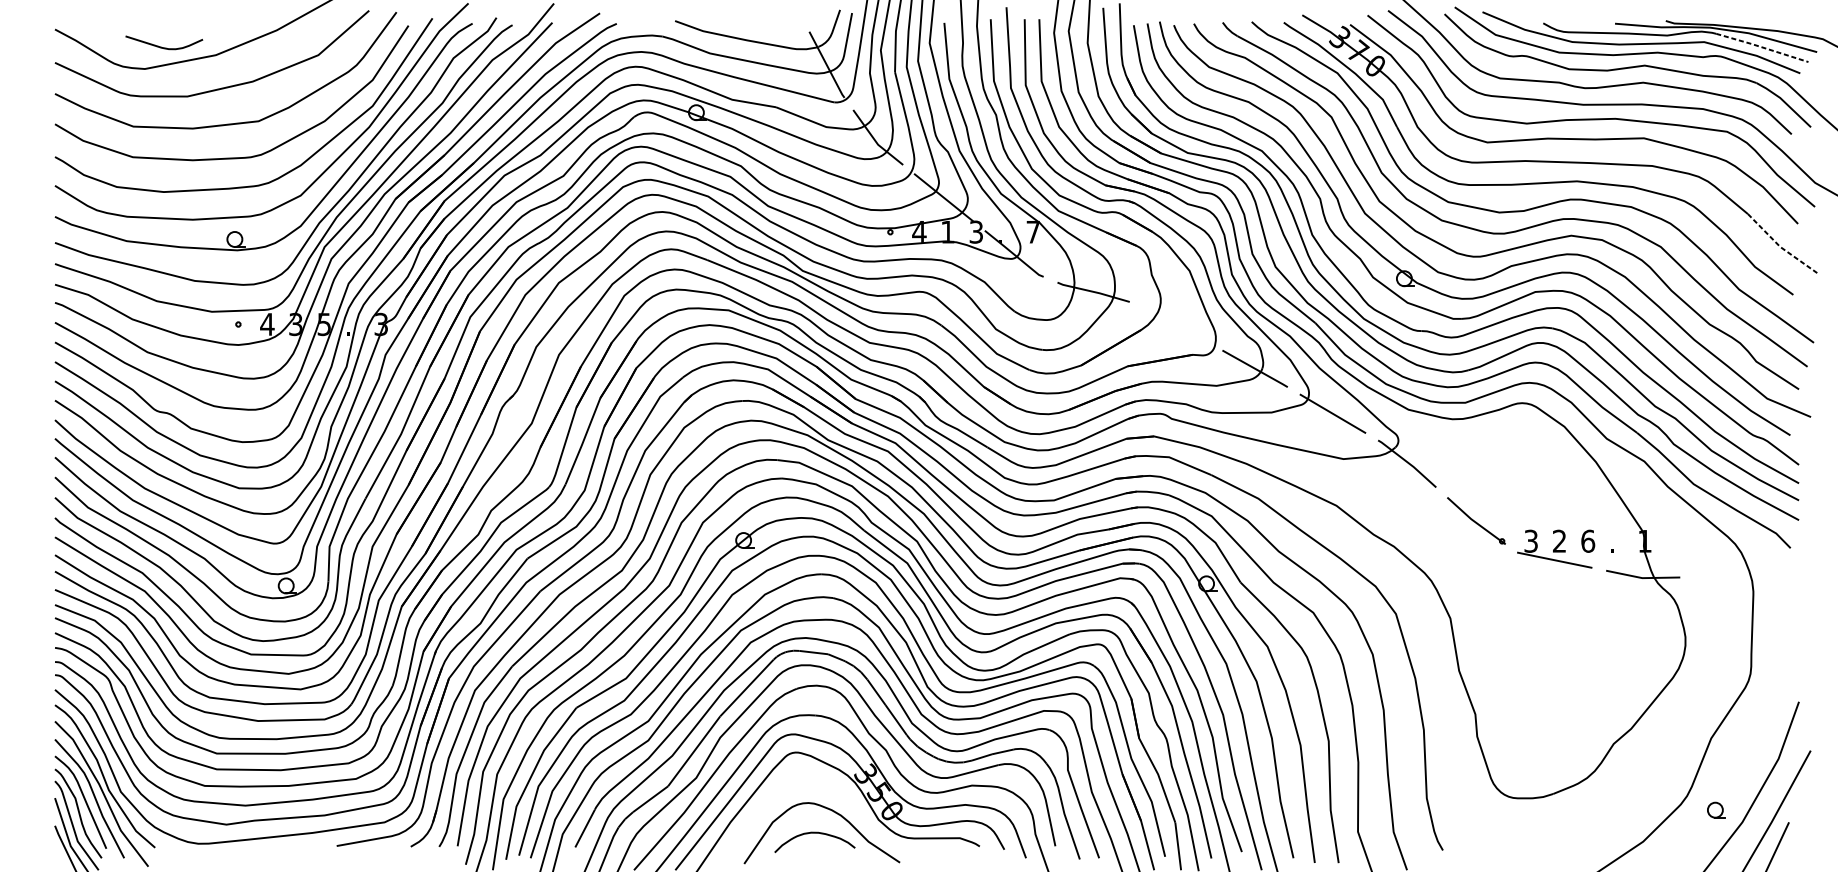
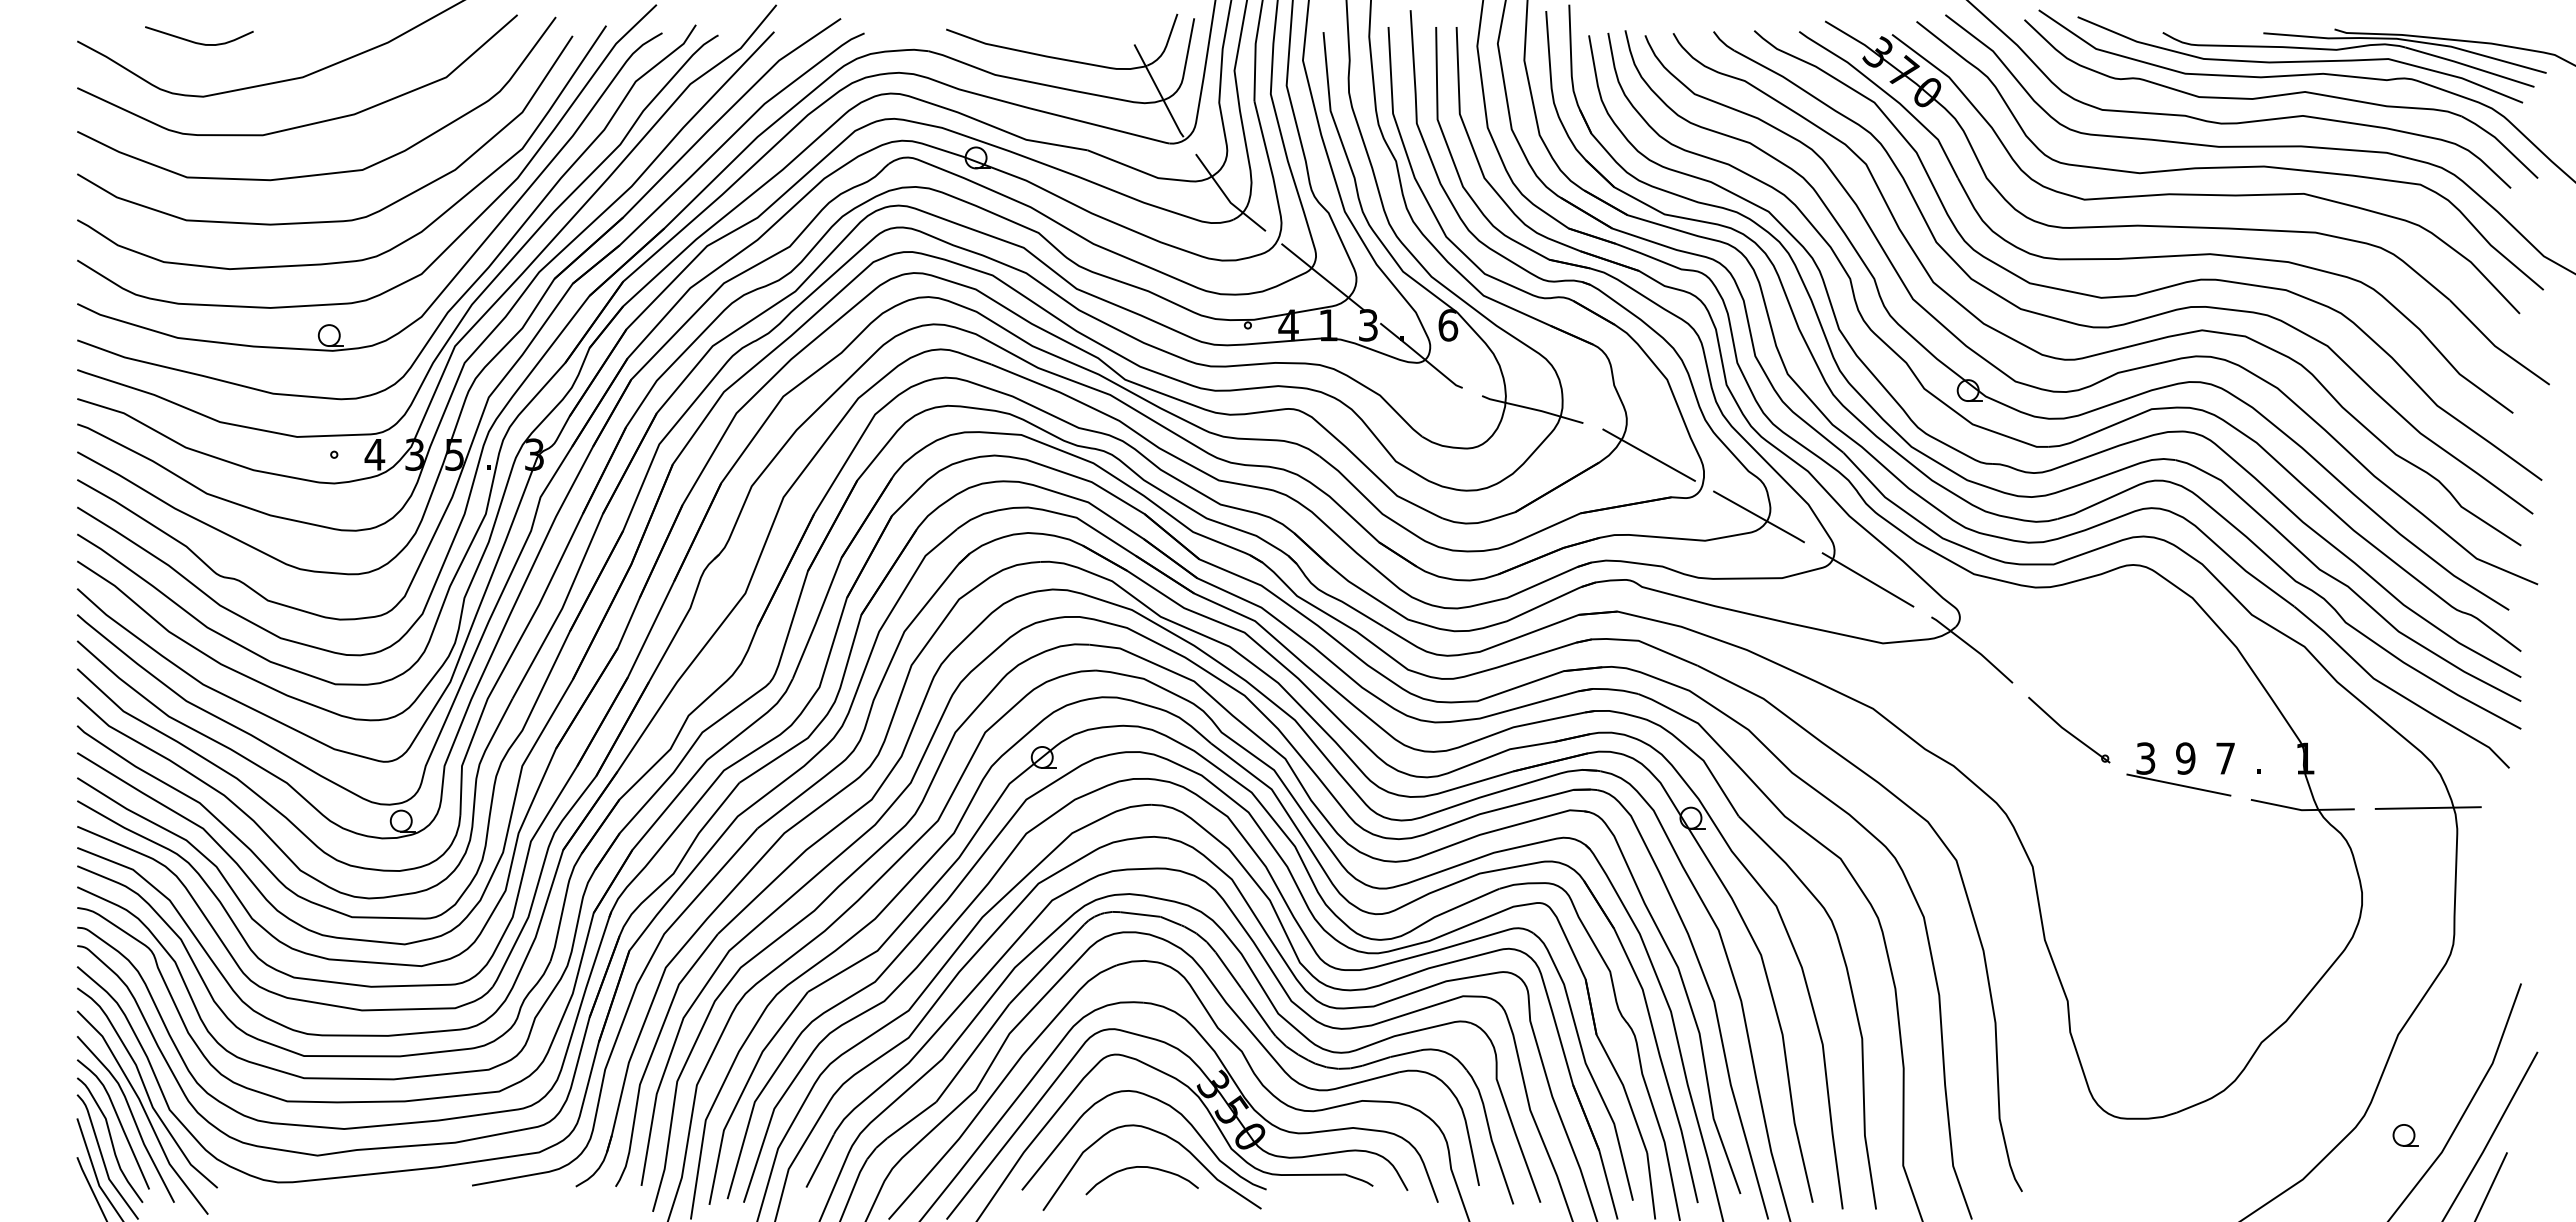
curve: (164, 47) -> (199, 42), moved
line: (1762, 47) -> (2470, 66), dashed -> solid
text: (1033, 232) -> (1448, 325), 7 -> 6
line: (1780, 247) -> (2495, 346), dashed -> solid
line: (1176, 324) -> (1648, 454), added
text: (1559, 541) -> (2185, 758), 2 -> 9
text: (1588, 541) -> (2225, 758), 6 -> 7
line: (1732, 576) -> (2427, 807), added
curve: (829, 787) -> (1162, 1103), added

